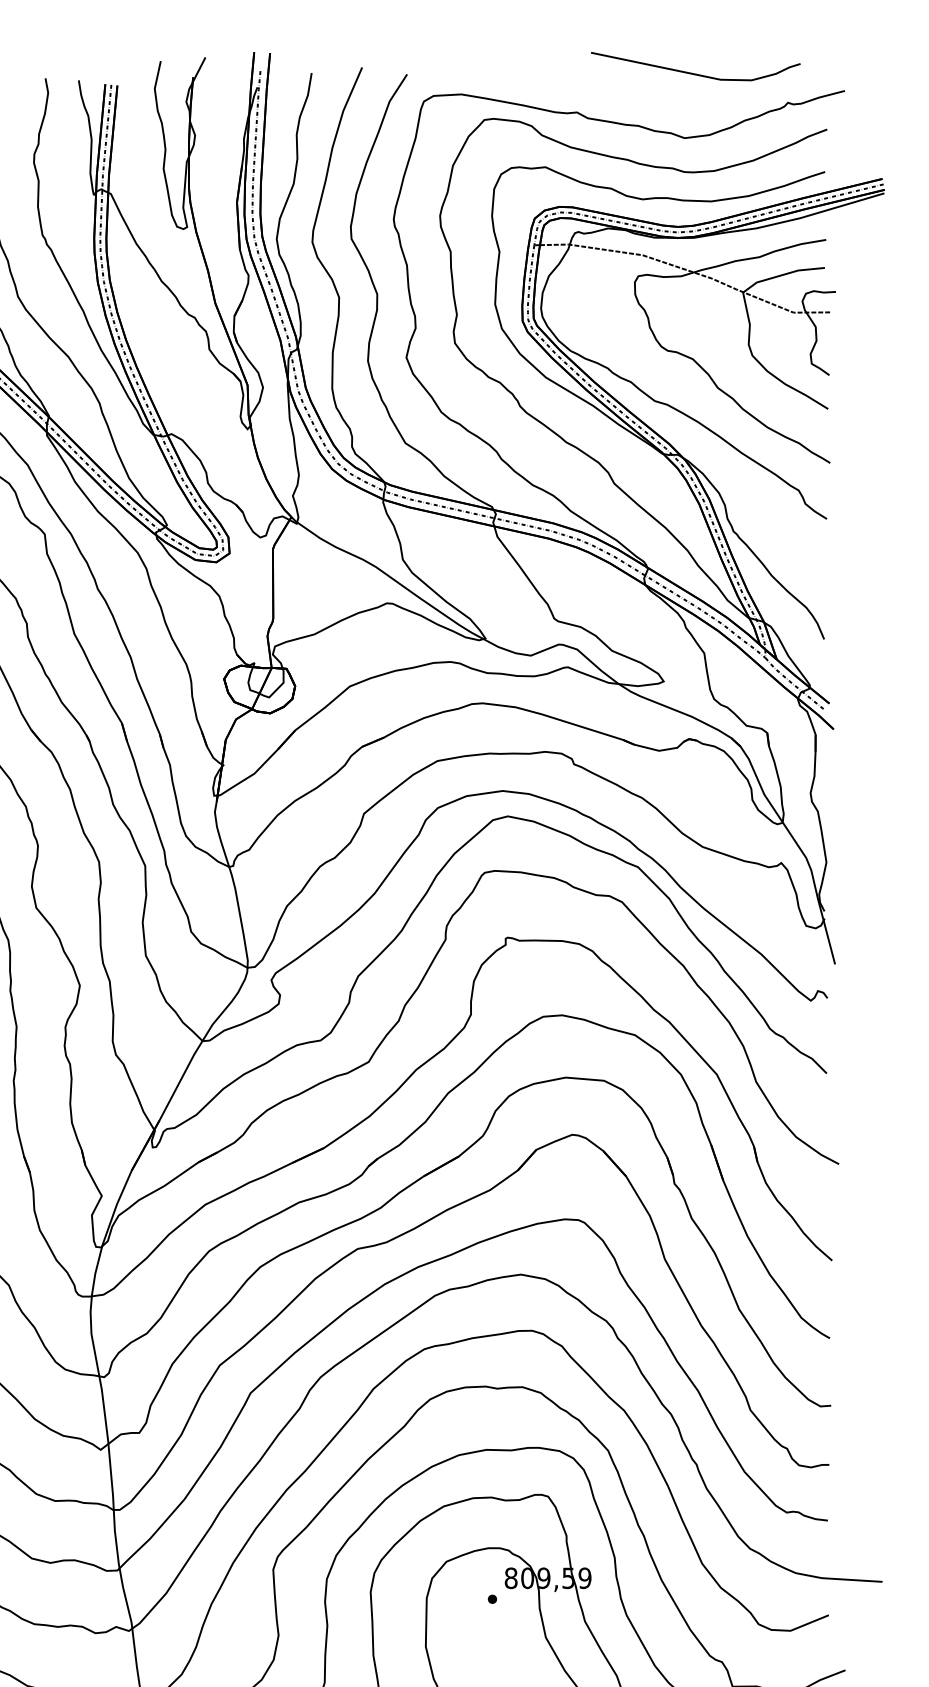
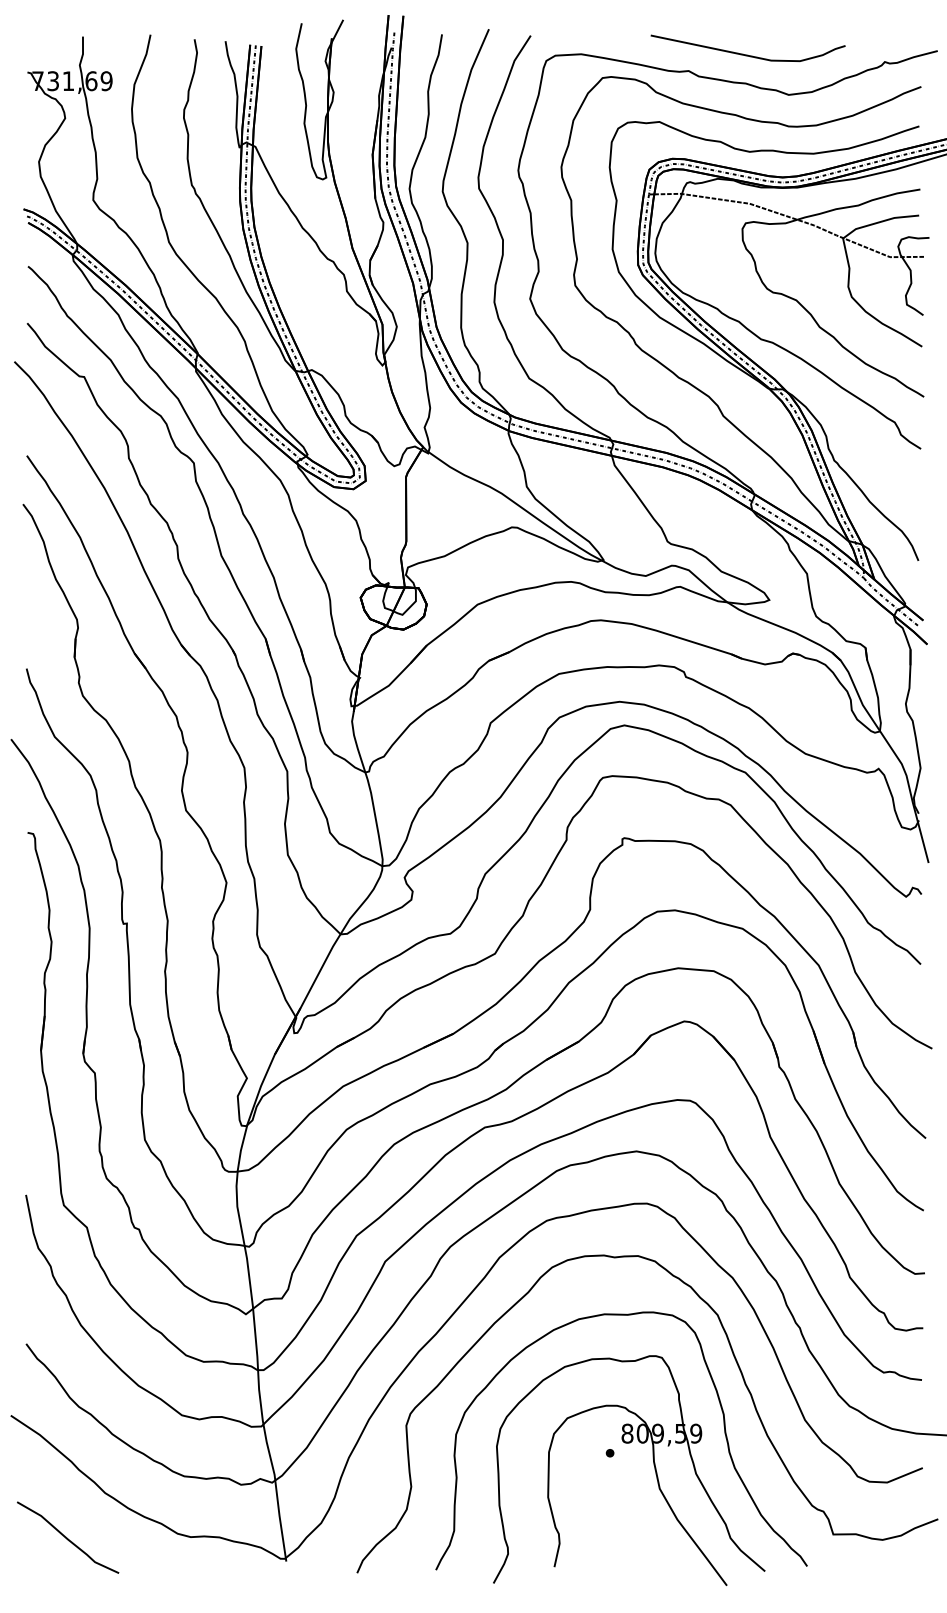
curve: (695, 73) -> (747, 54), moved

